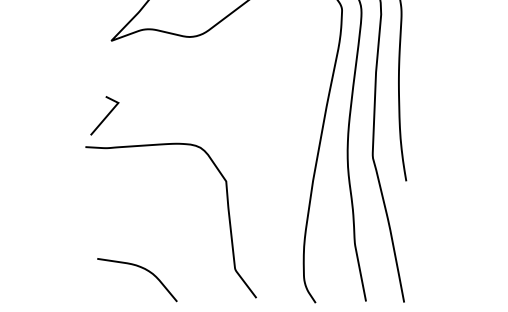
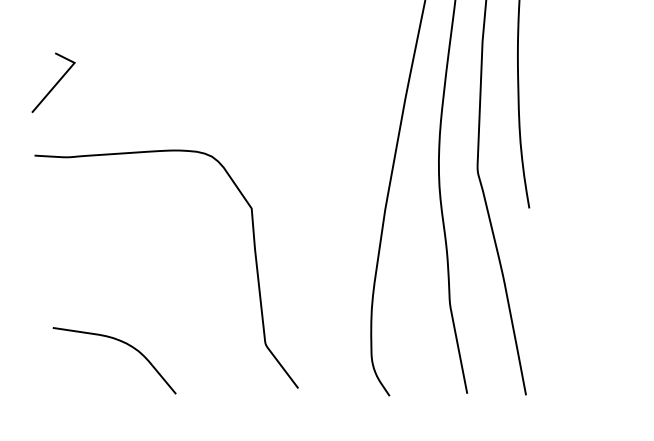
line: (105, 116) -> (54, 83), moved

